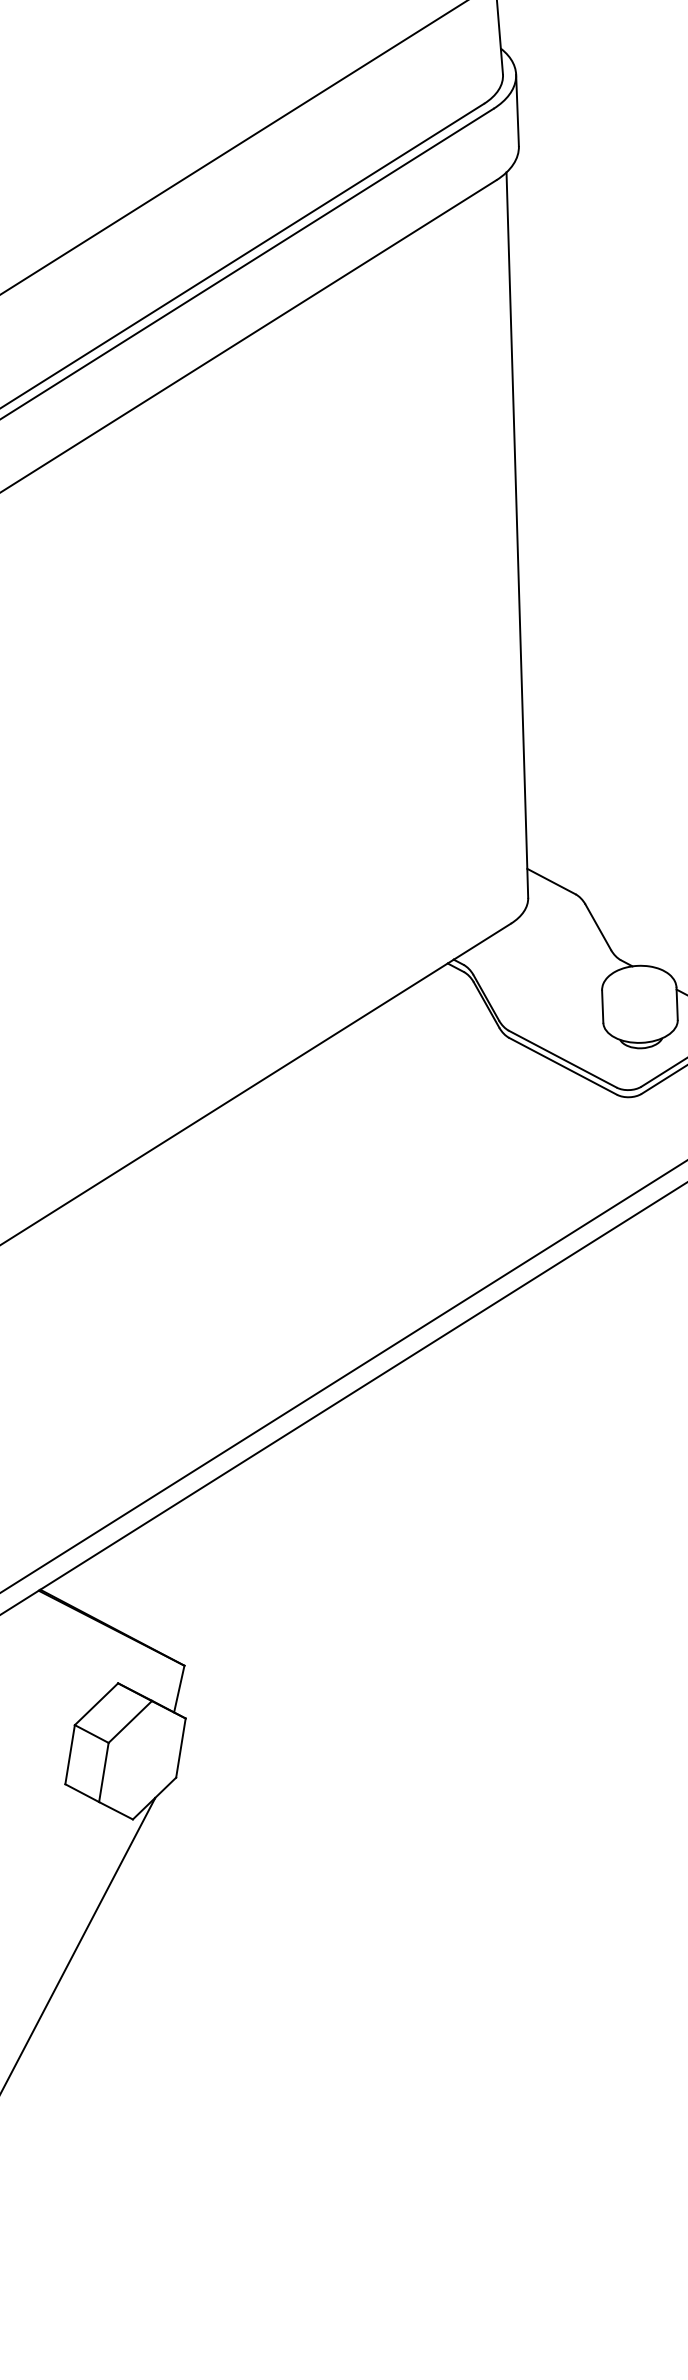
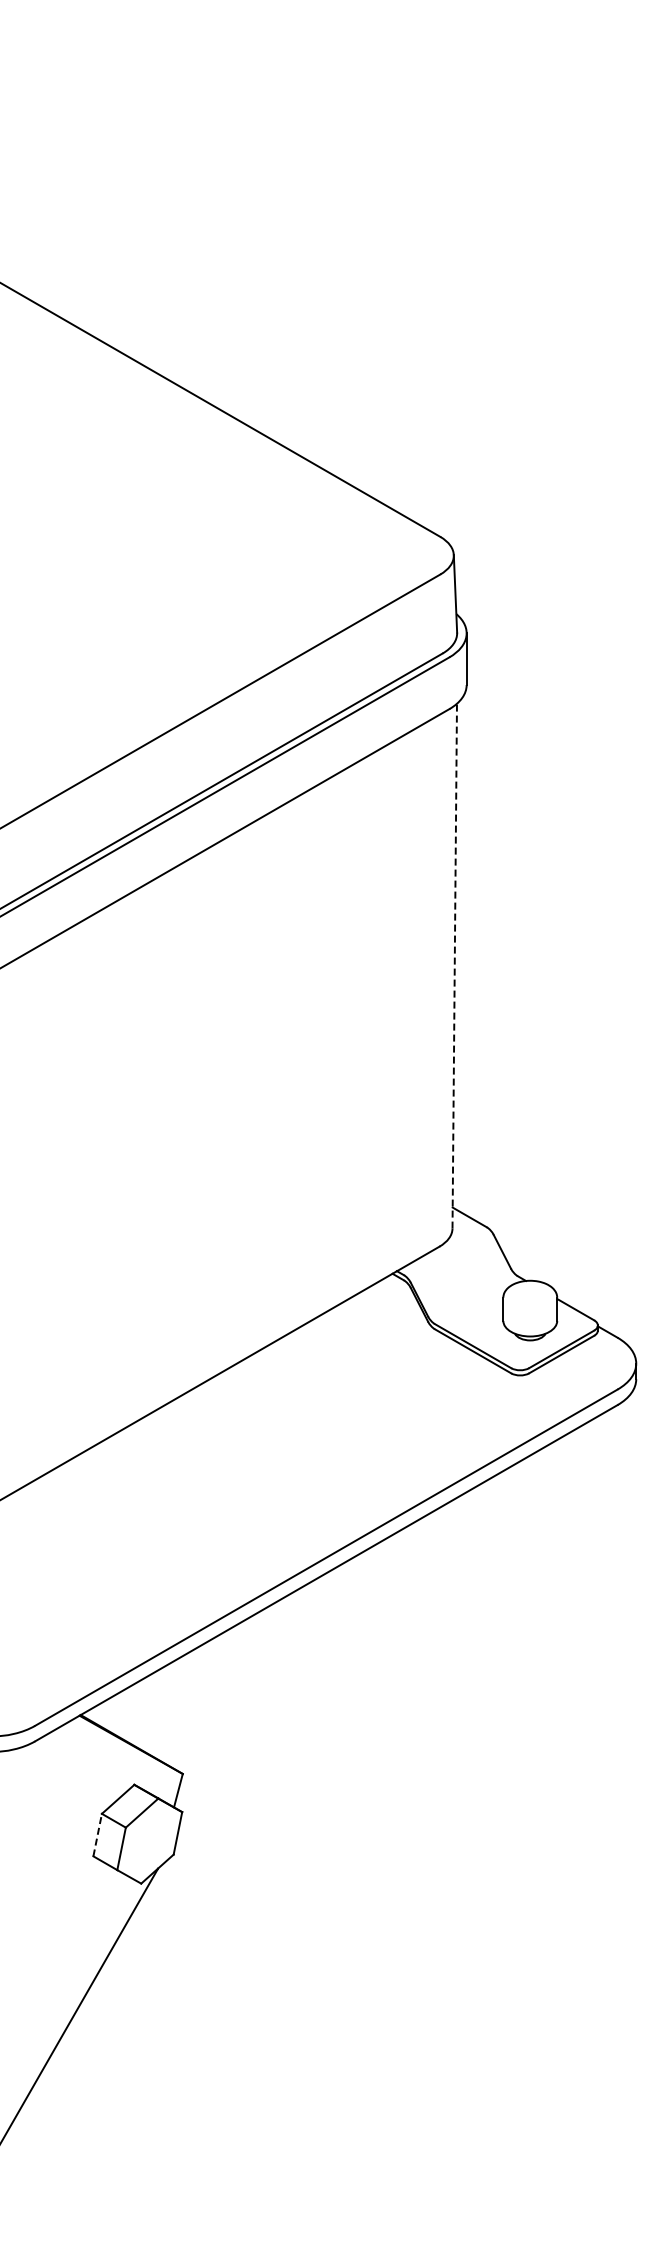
line: (516, 534) -> (454, 965), solid -> dashed
line: (69, 1755) -> (97, 1835), solid -> dashed

